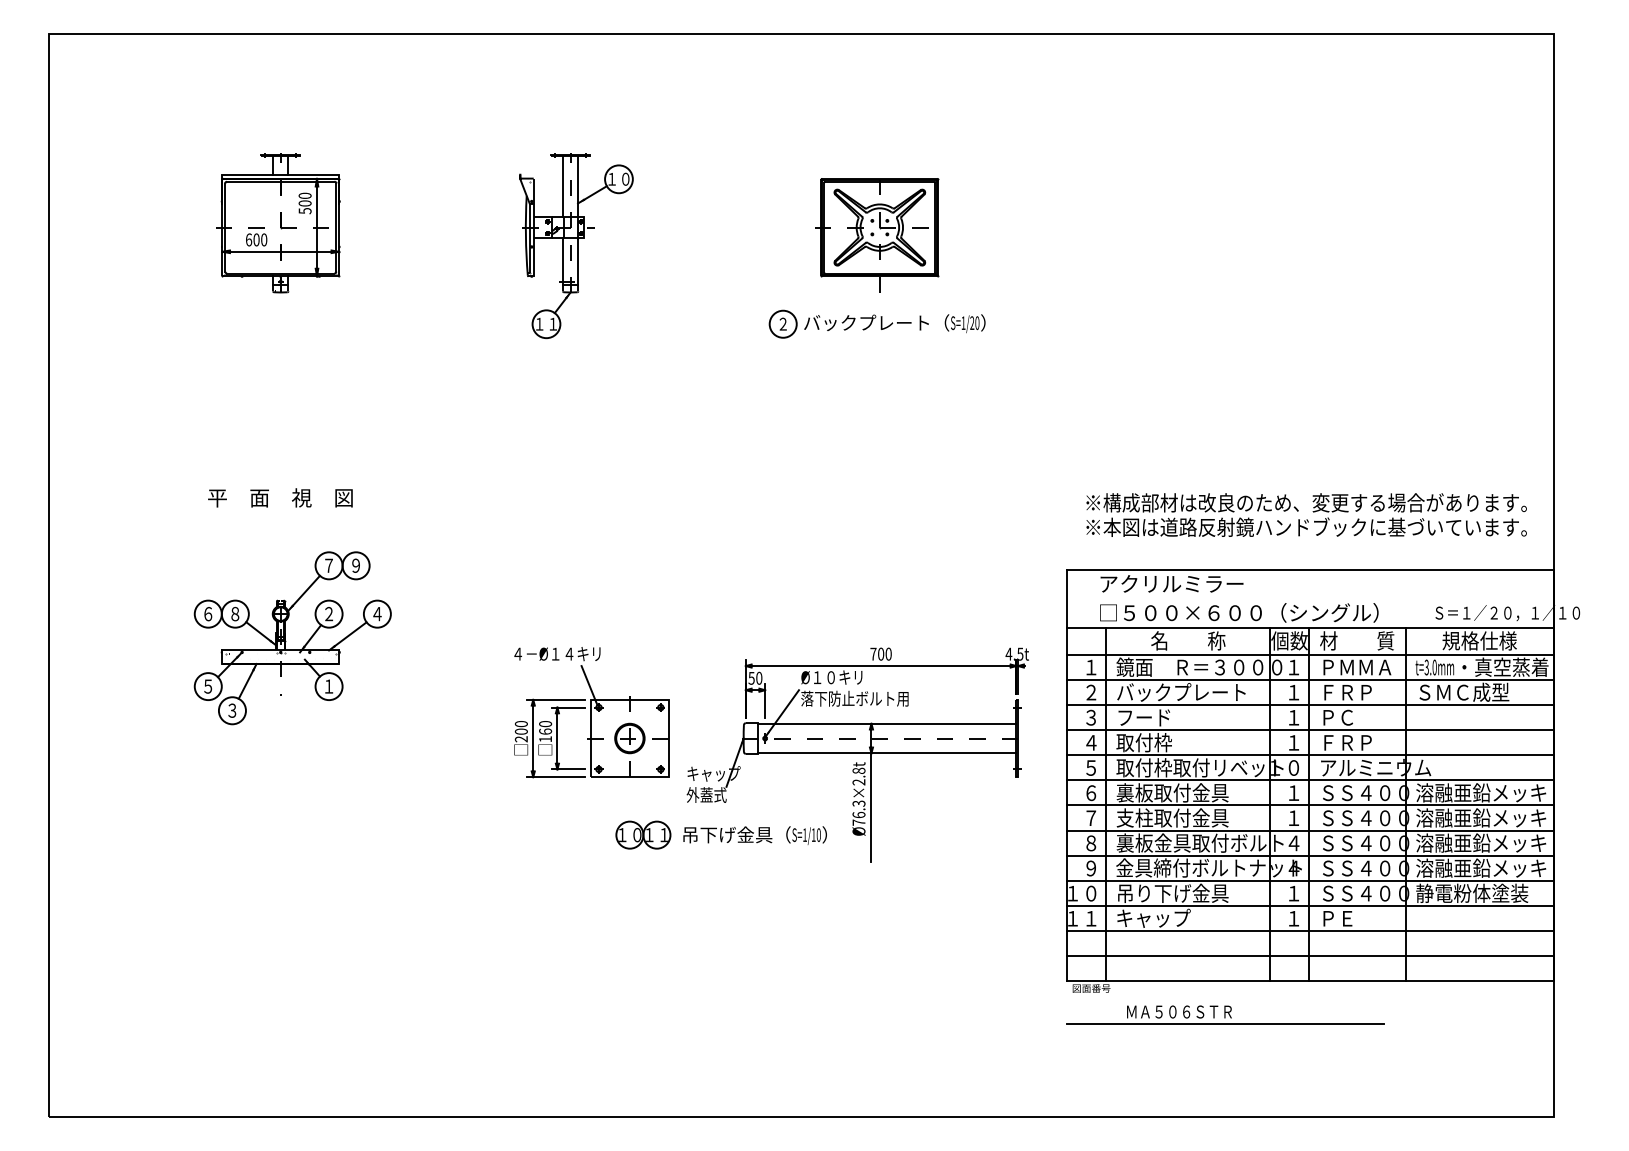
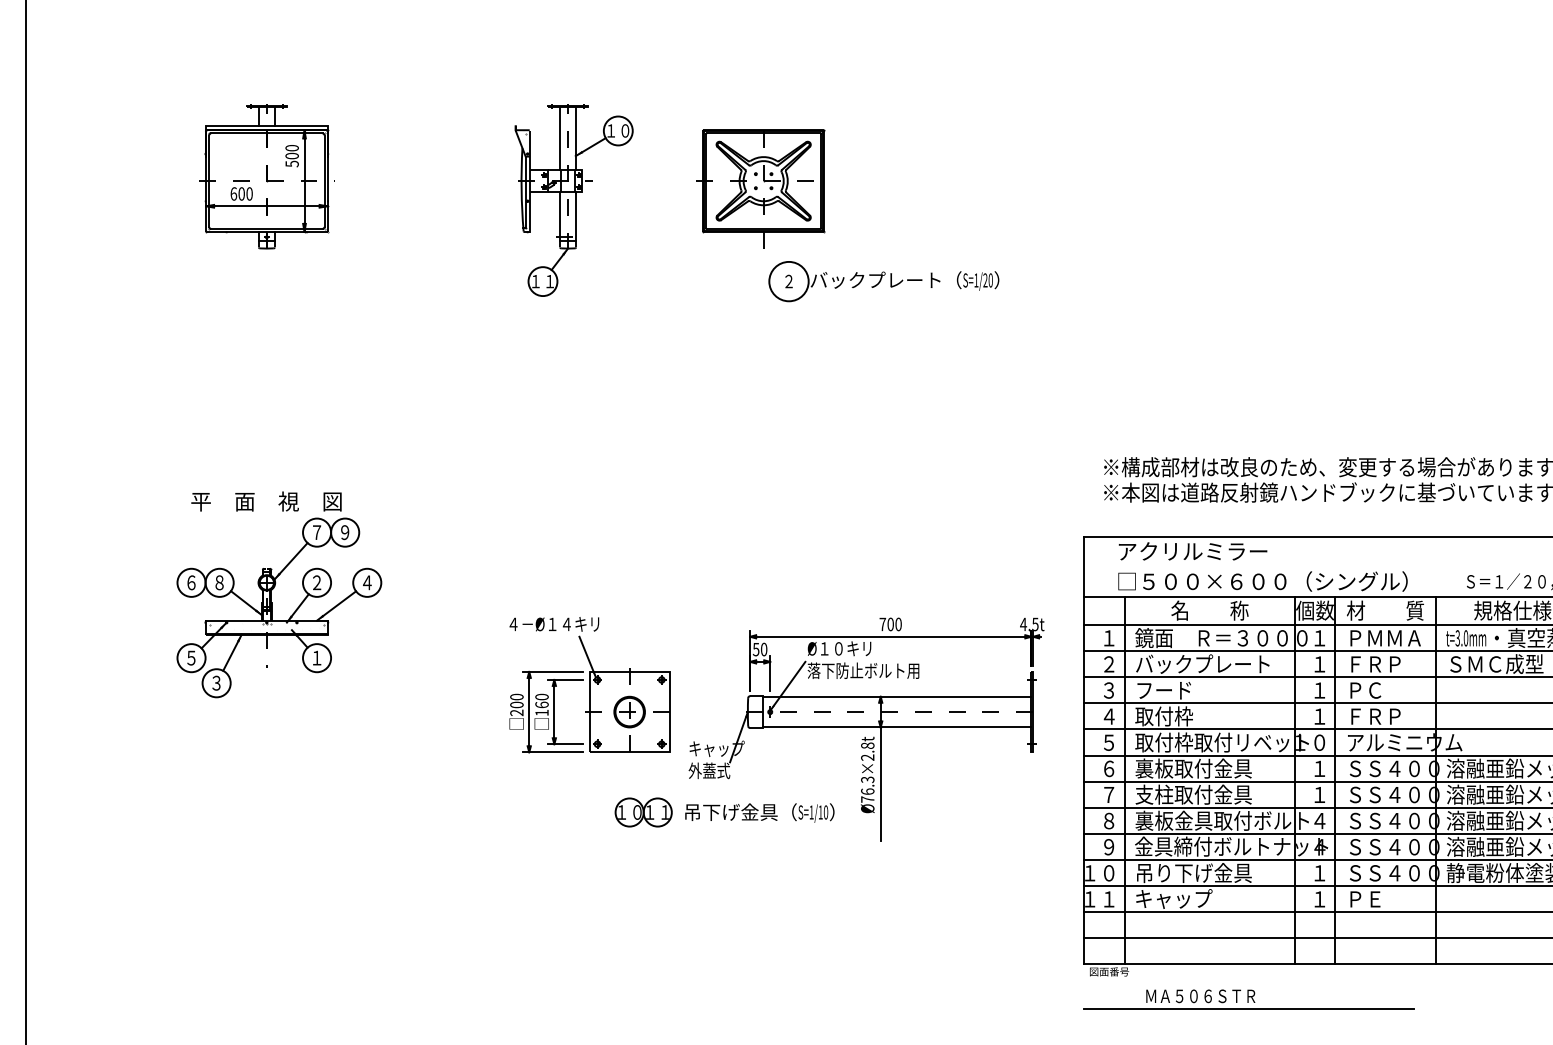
part: (877, 235) -> (761, 189), moved
circle: (782, 323) -> (788, 280), size x1.4
text: (280, 497) -> (266, 501), moved

